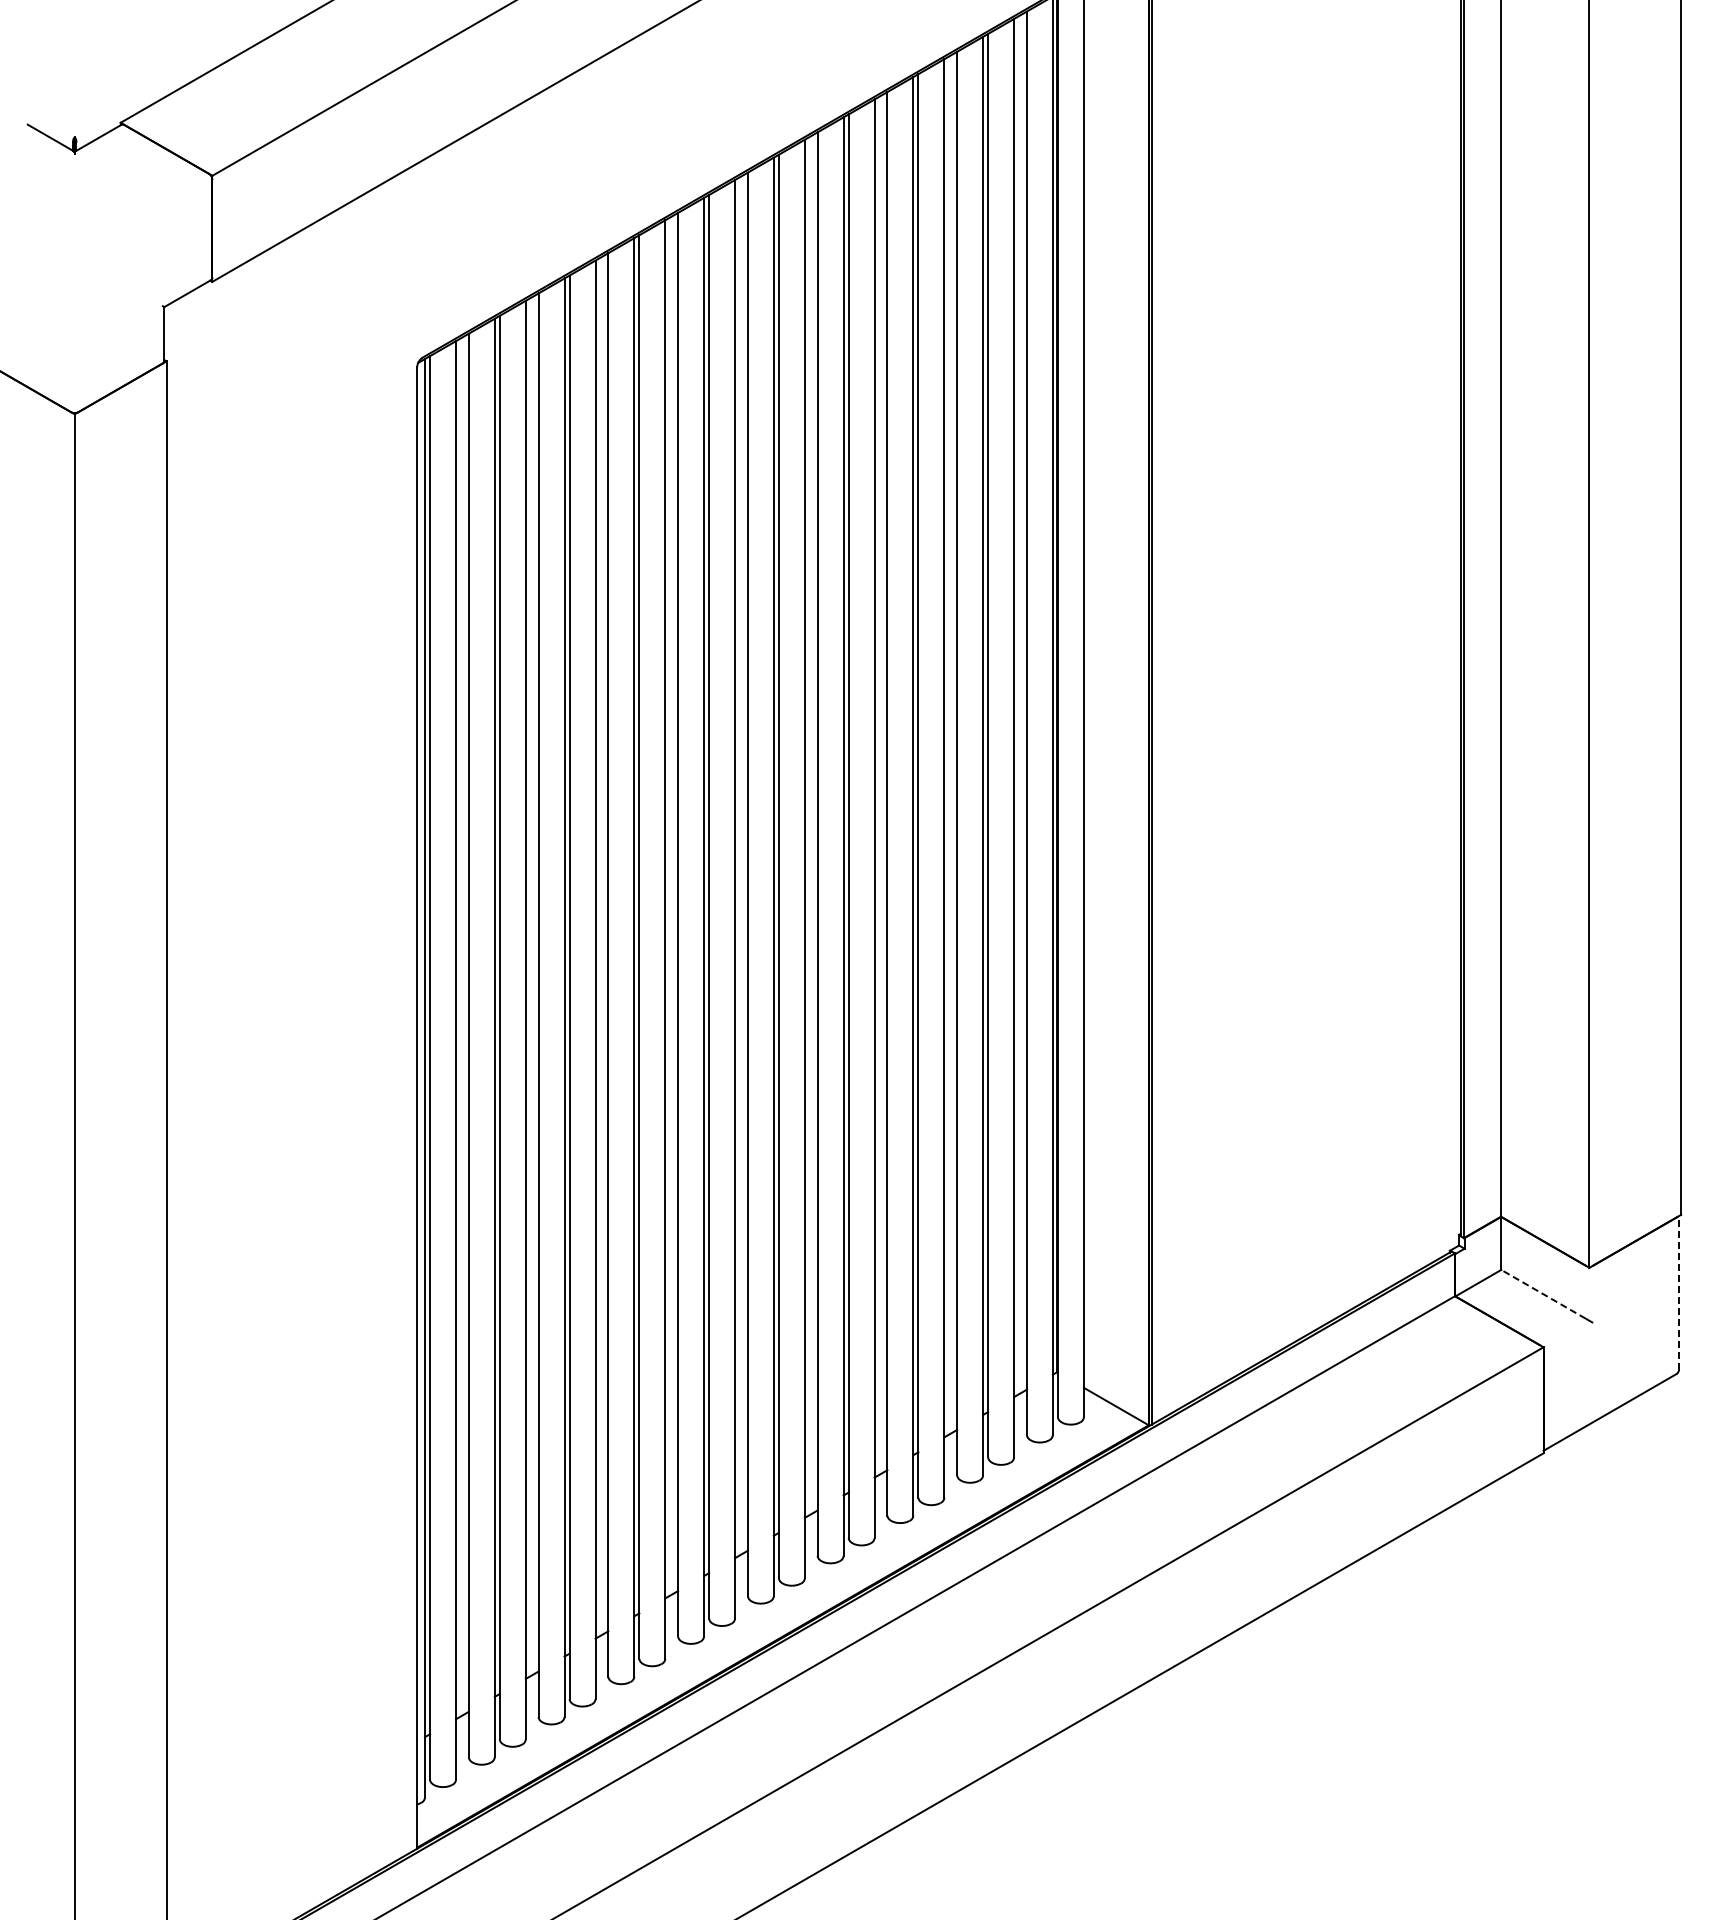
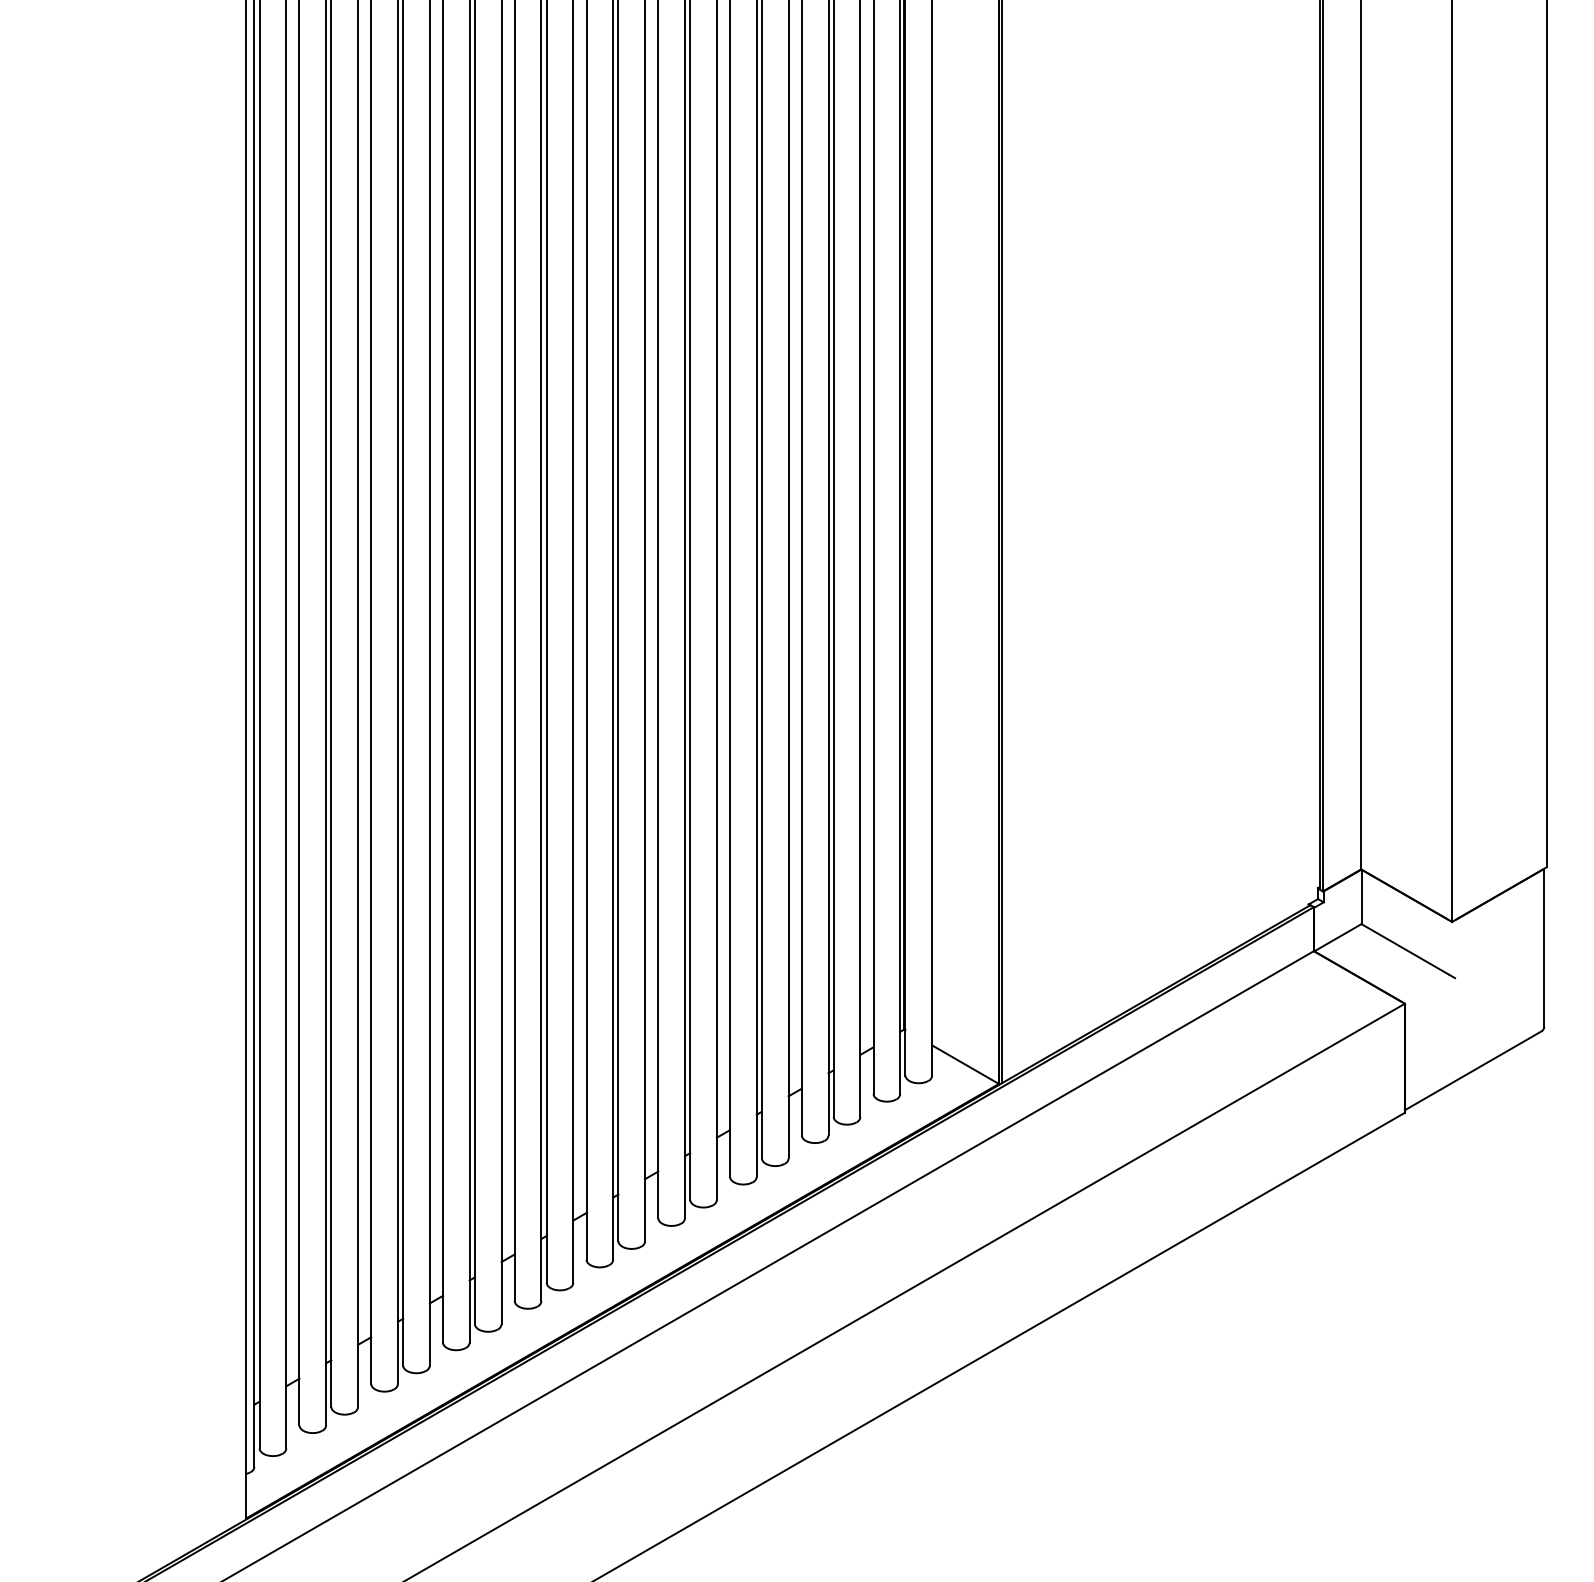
line: (1679, 1292) -> (1544, 947), dashed -> solid
line: (1543, 1294) -> (1404, 949), dashed -> solid

